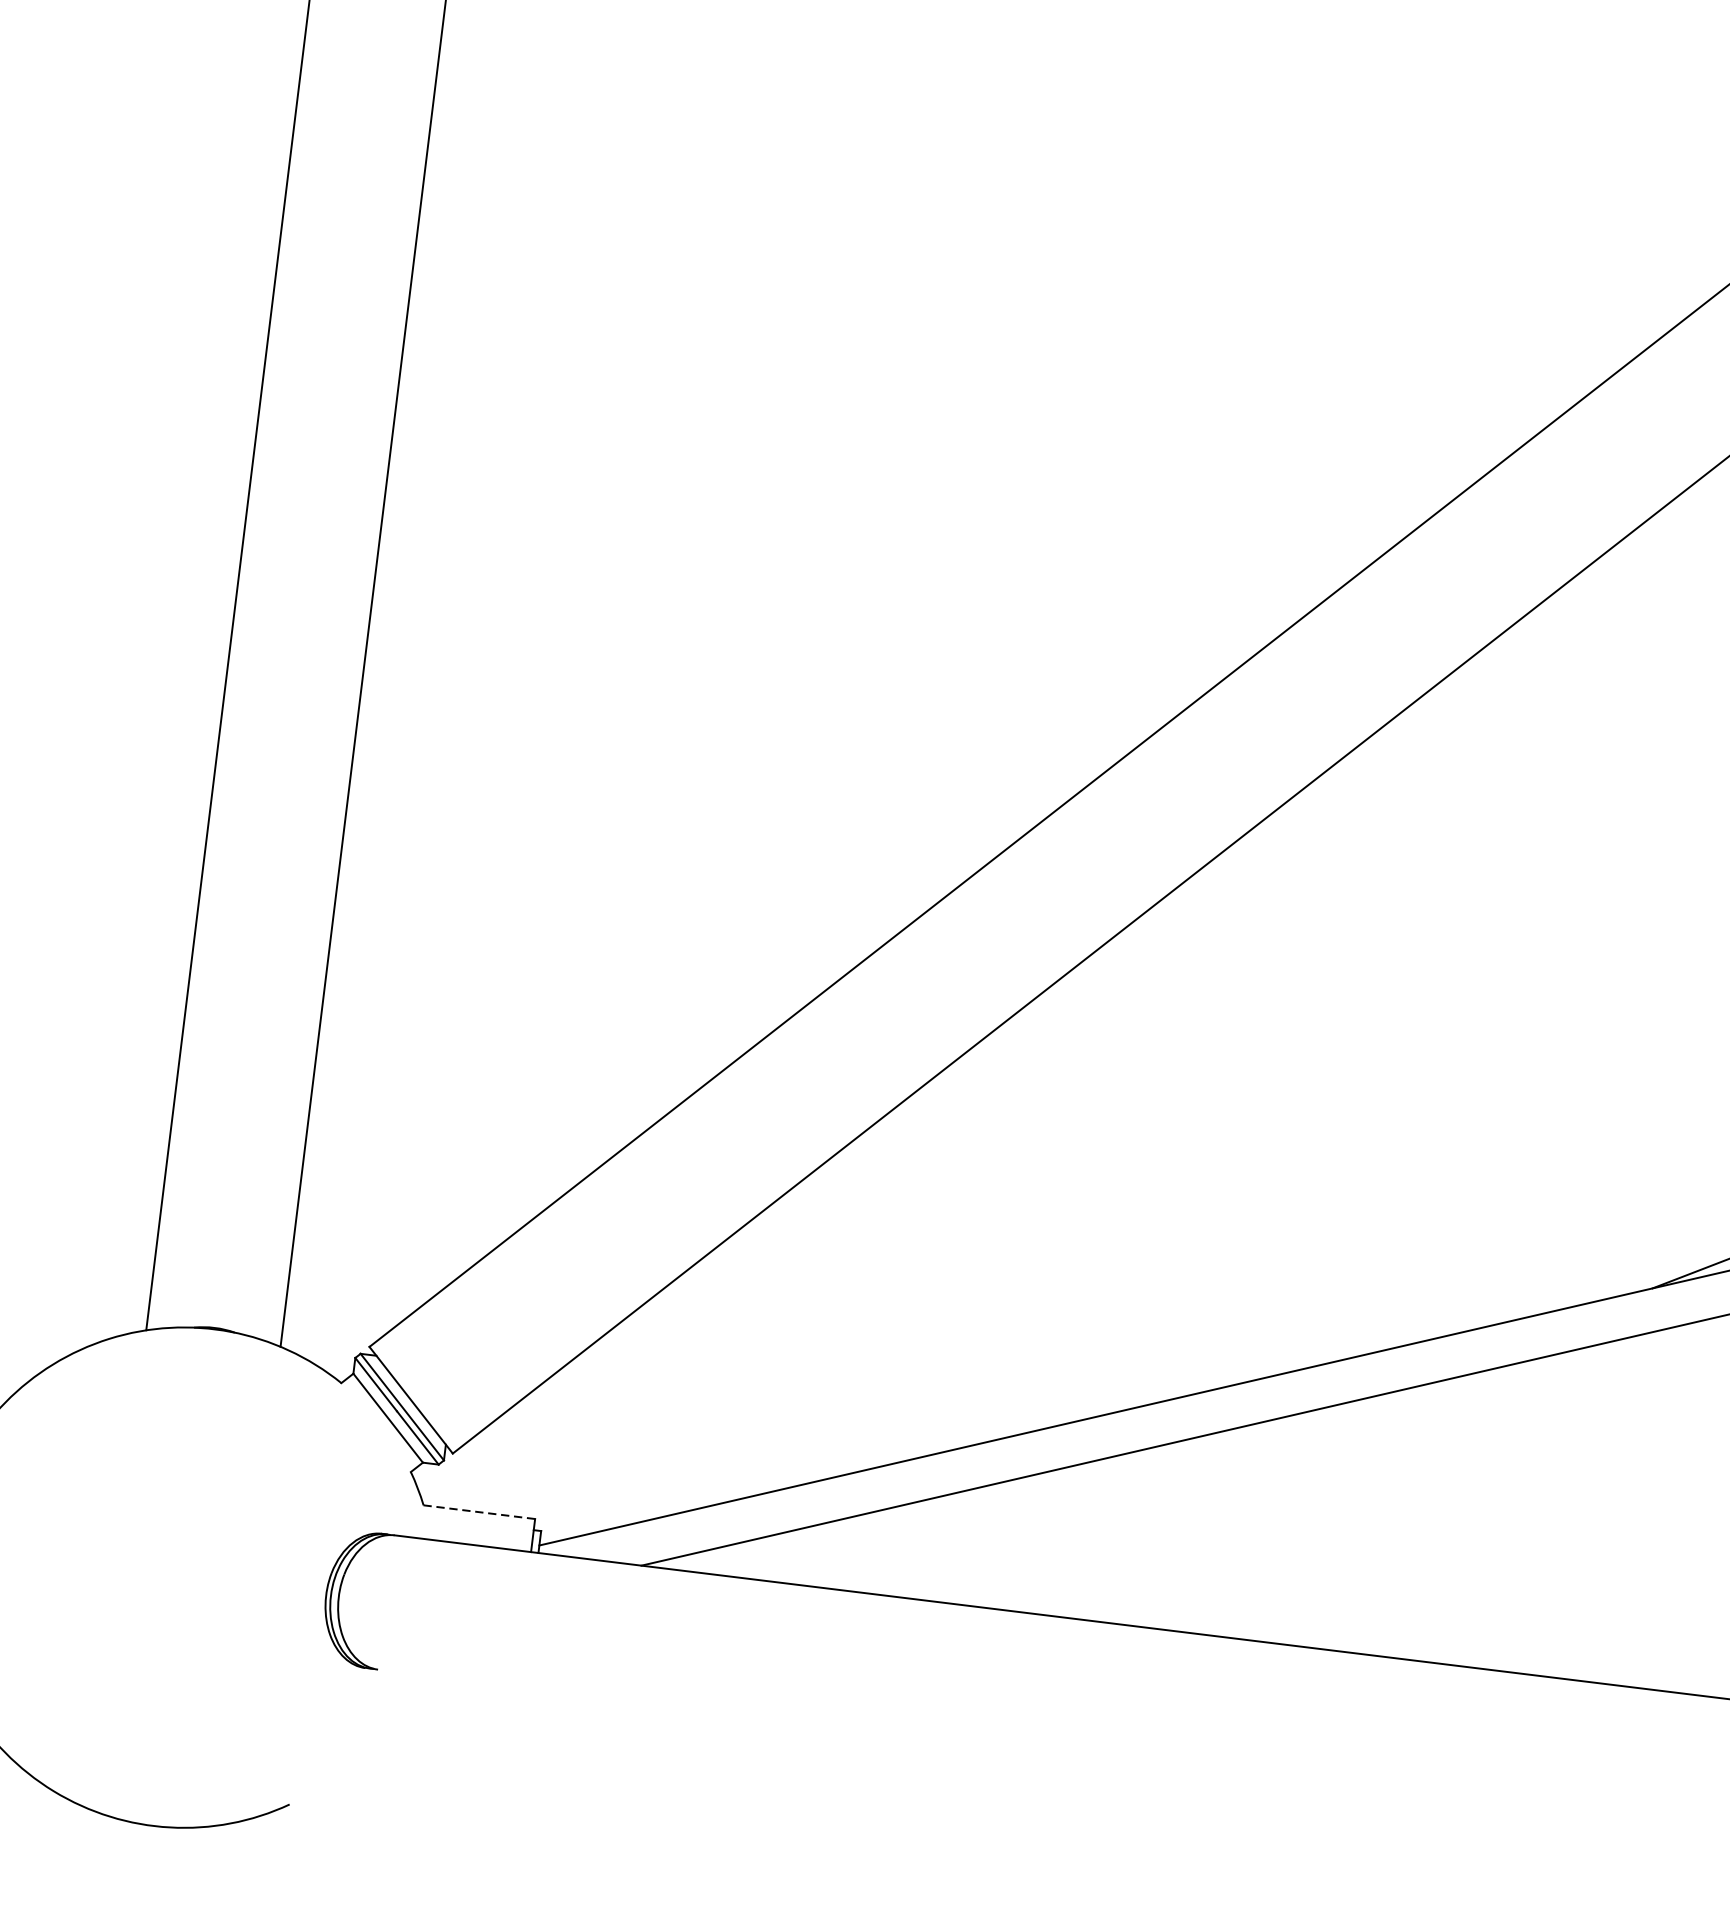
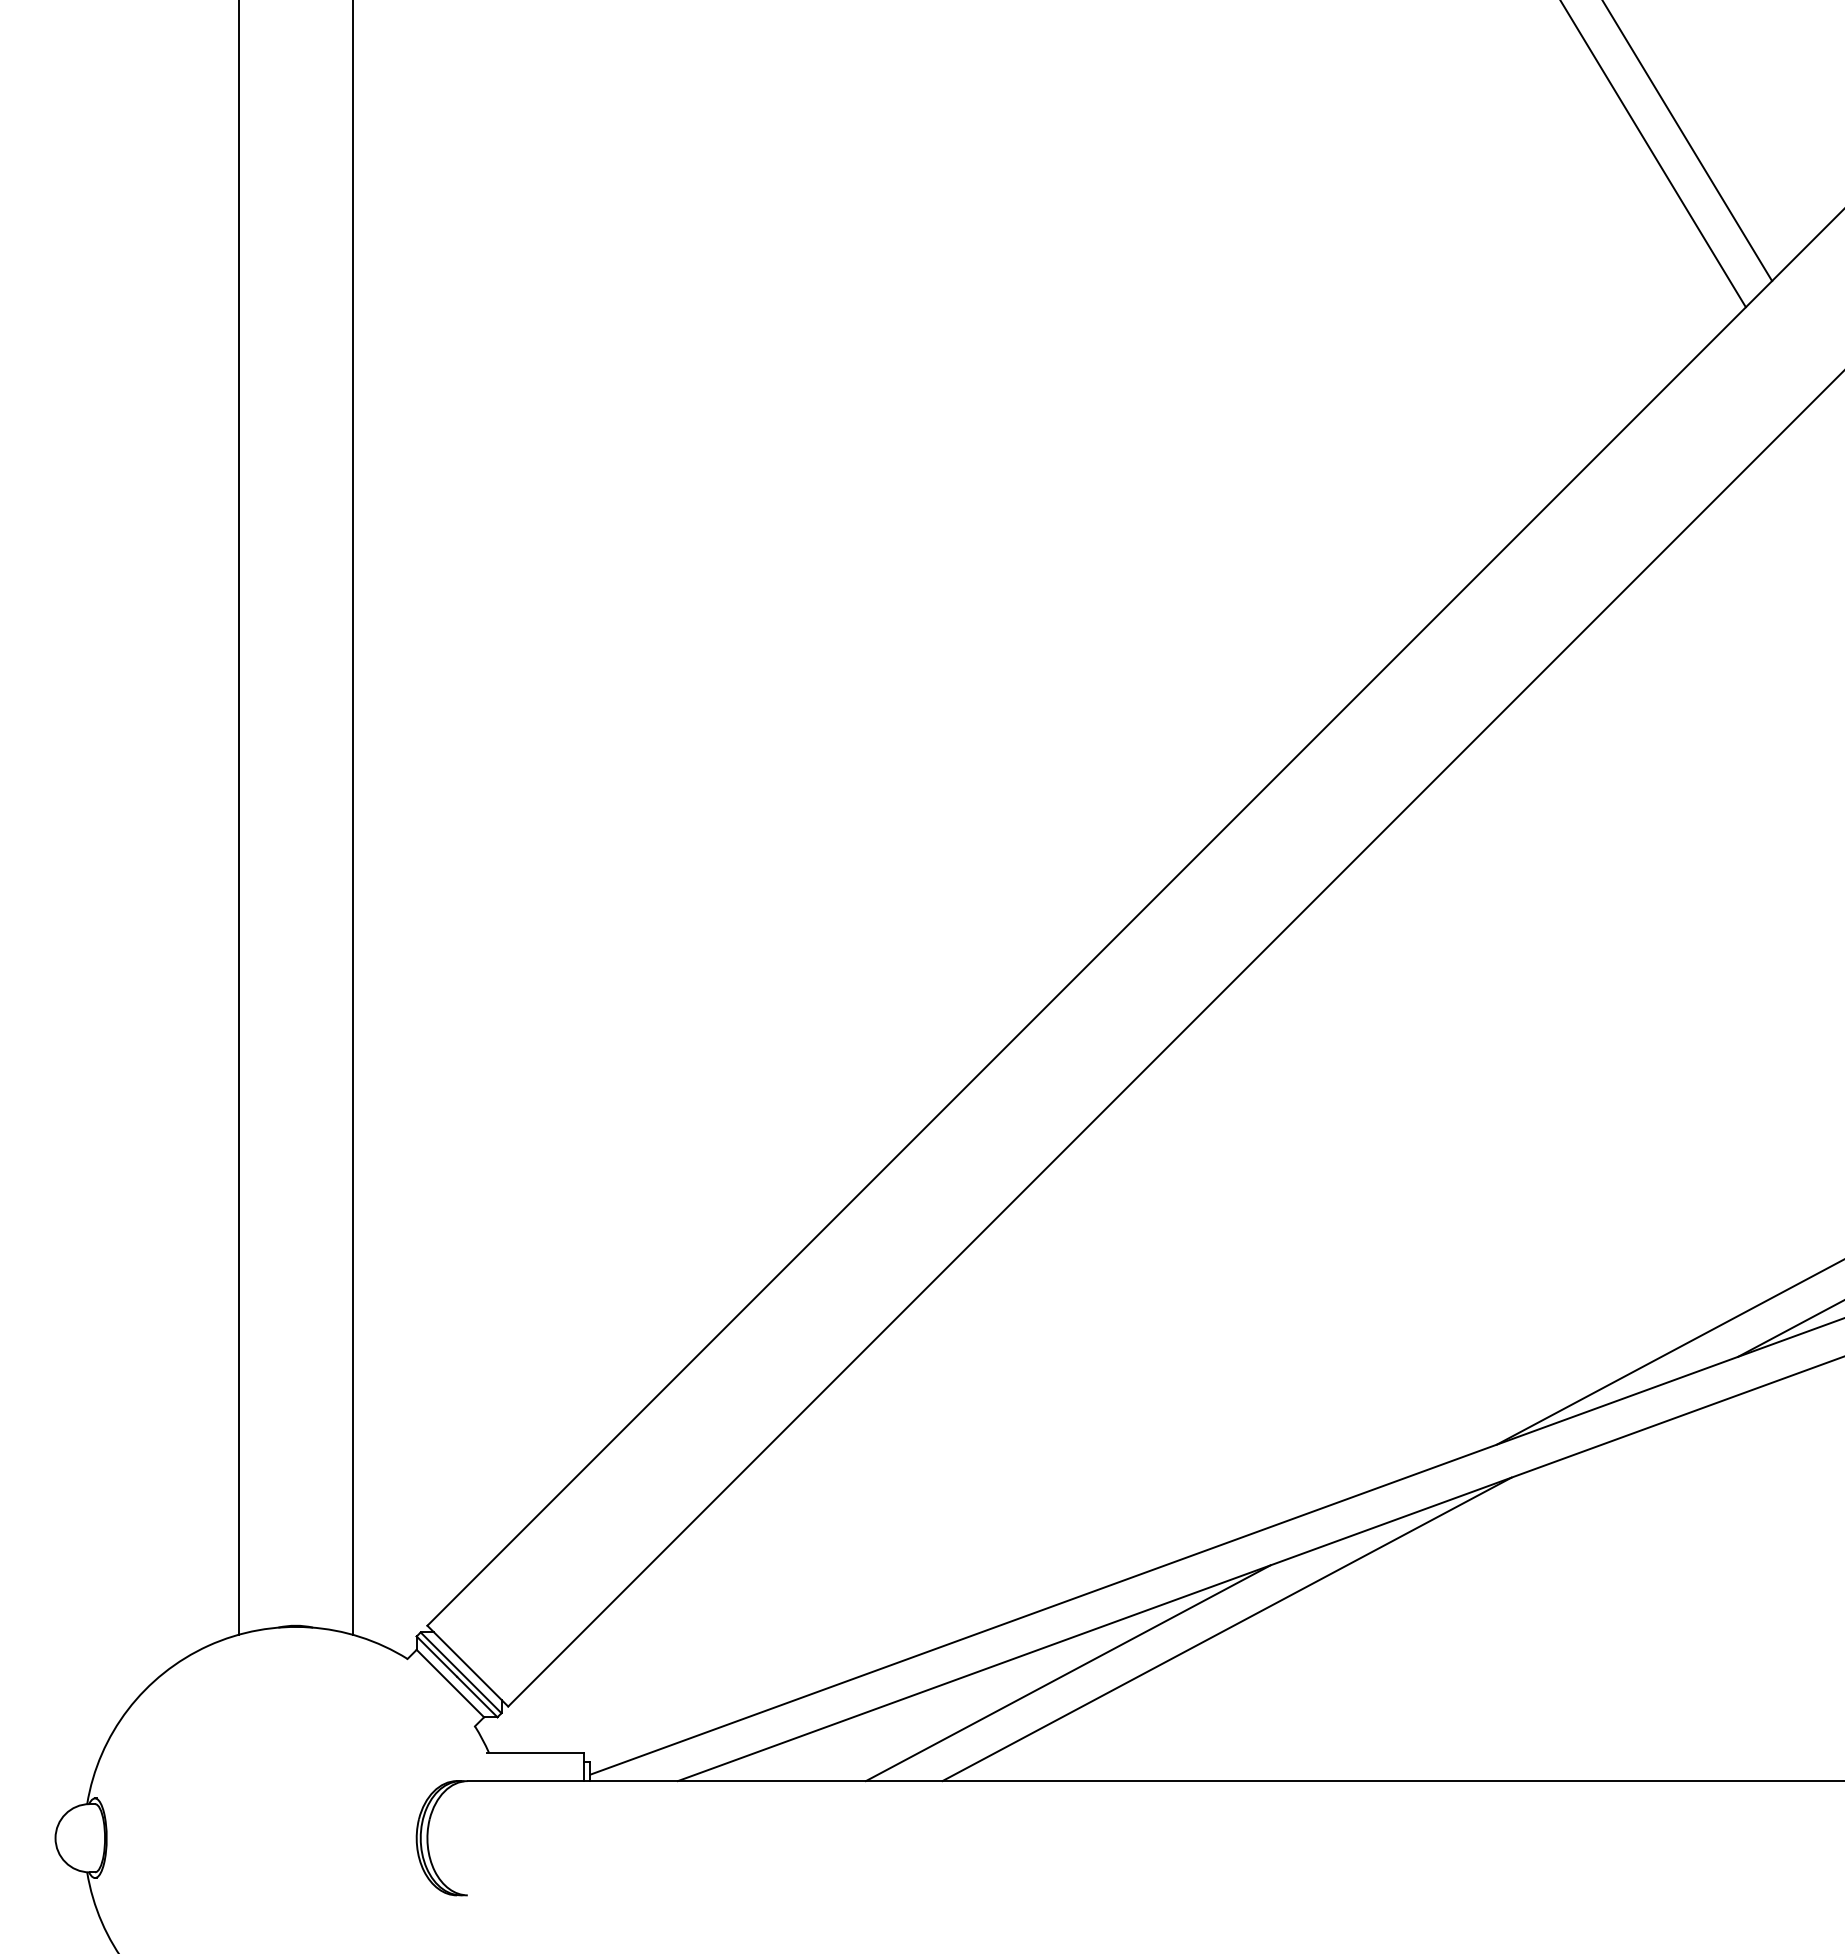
line: (1308, 1466) -> (1226, 1629), added
line: (1114, 1495) -> (1067, 1673), added
line: (478, 1511) -> (535, 1752), dashed -> solid

